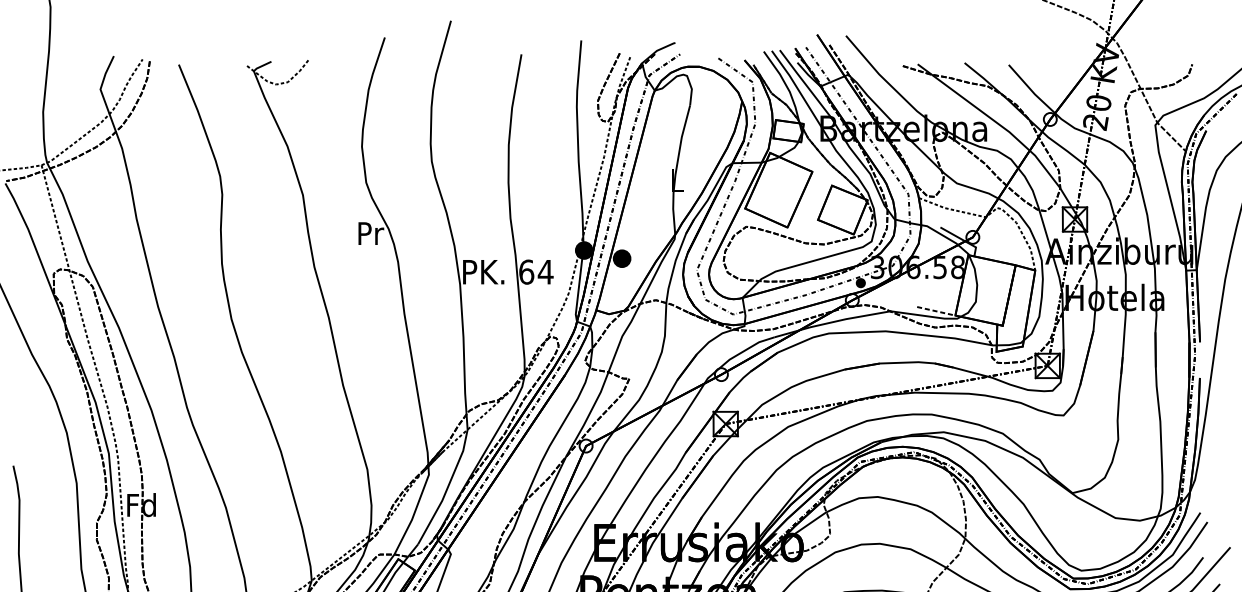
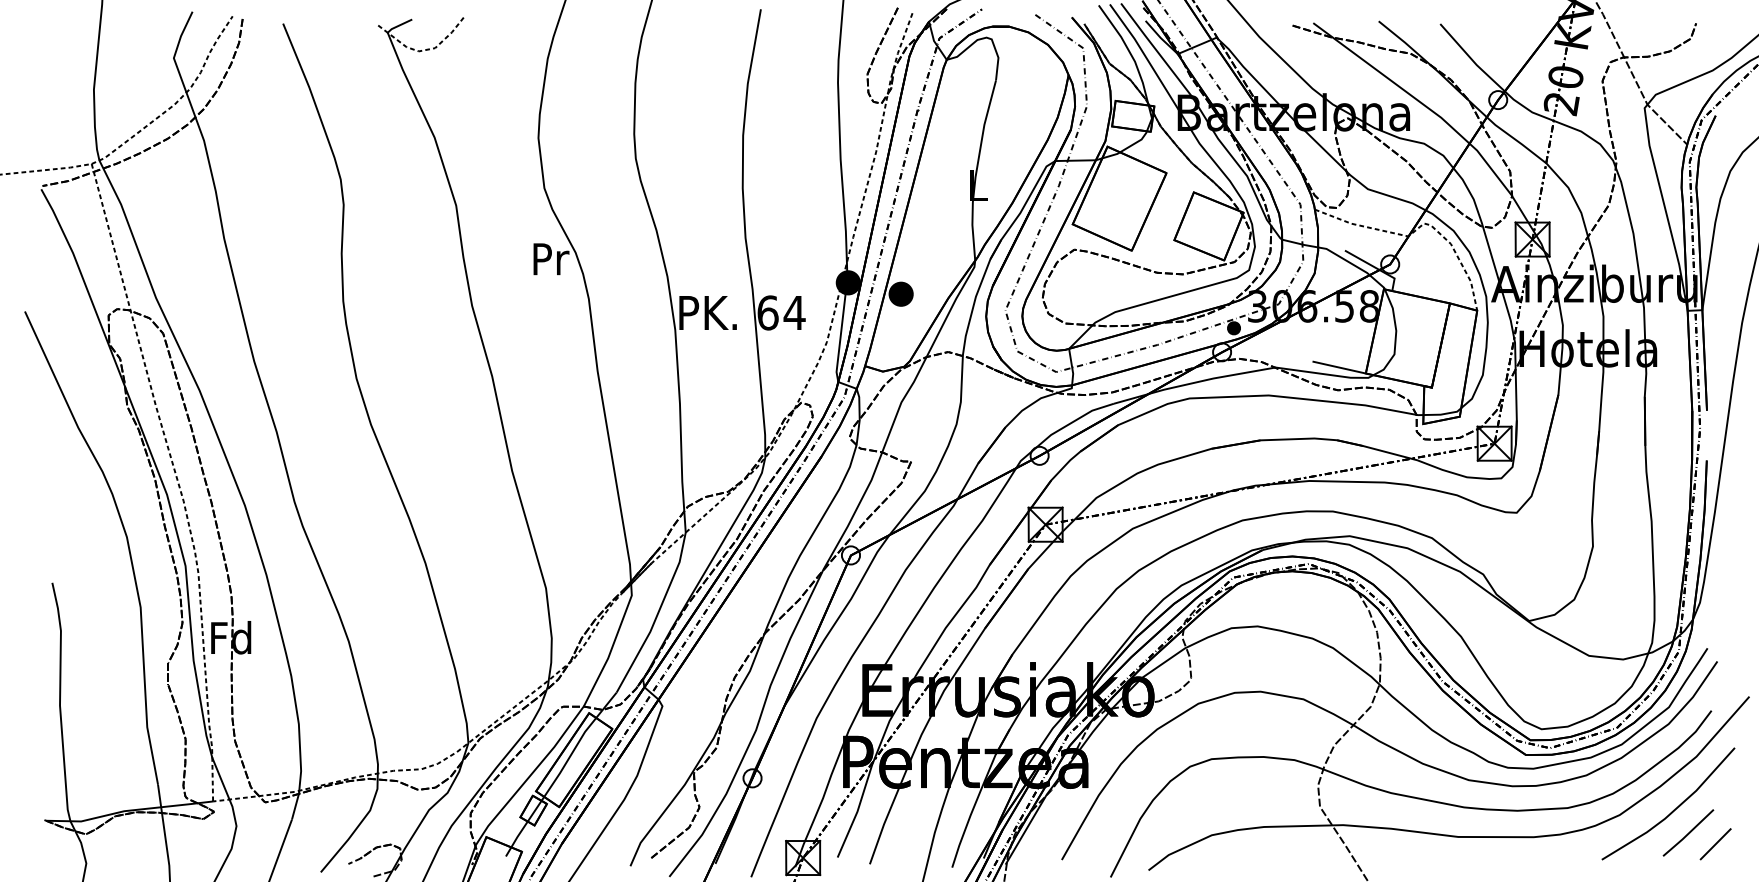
line: (936, 311) -> (1339, 367), dashed -> solid

